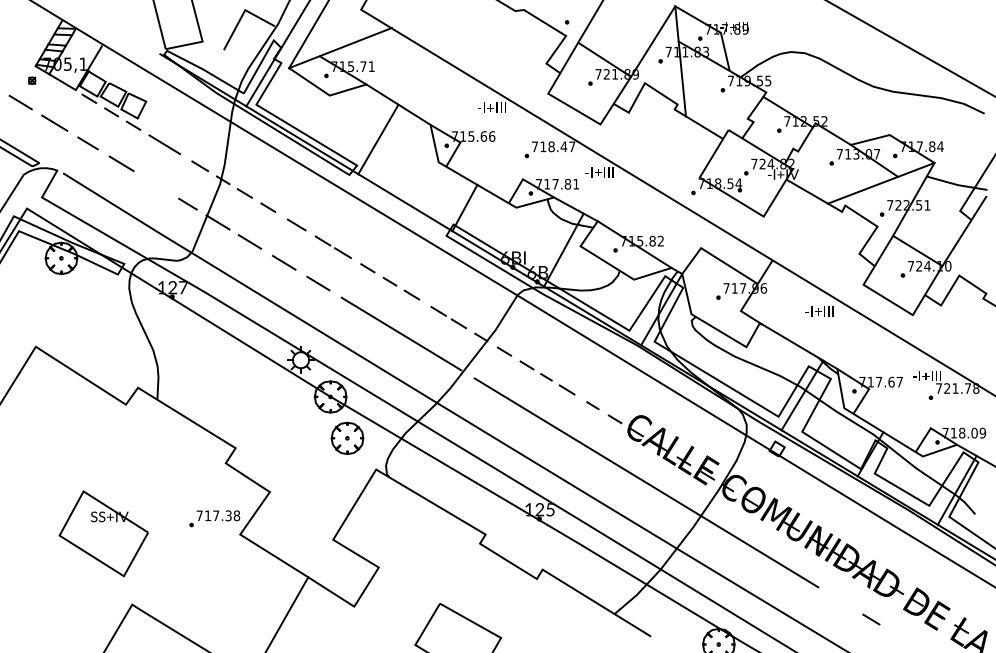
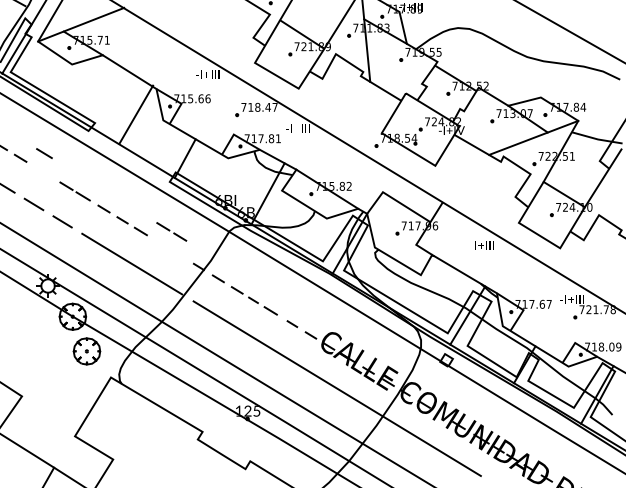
line: (378, 139) -> (136, 114), moved
line: (296, 224) -> (44, 153), moved
line: (446, 316) -> (169, 231), moved

